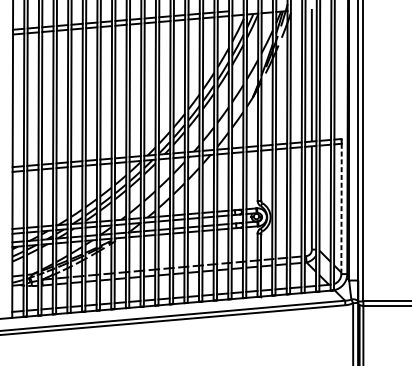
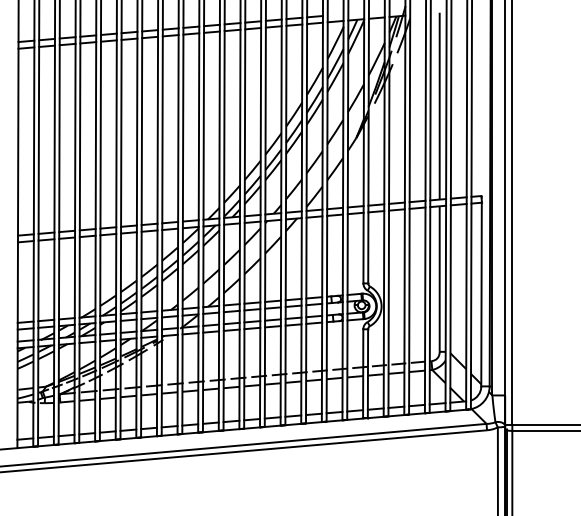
line: (341, 208) -> (481, 294), dashed -> solid

